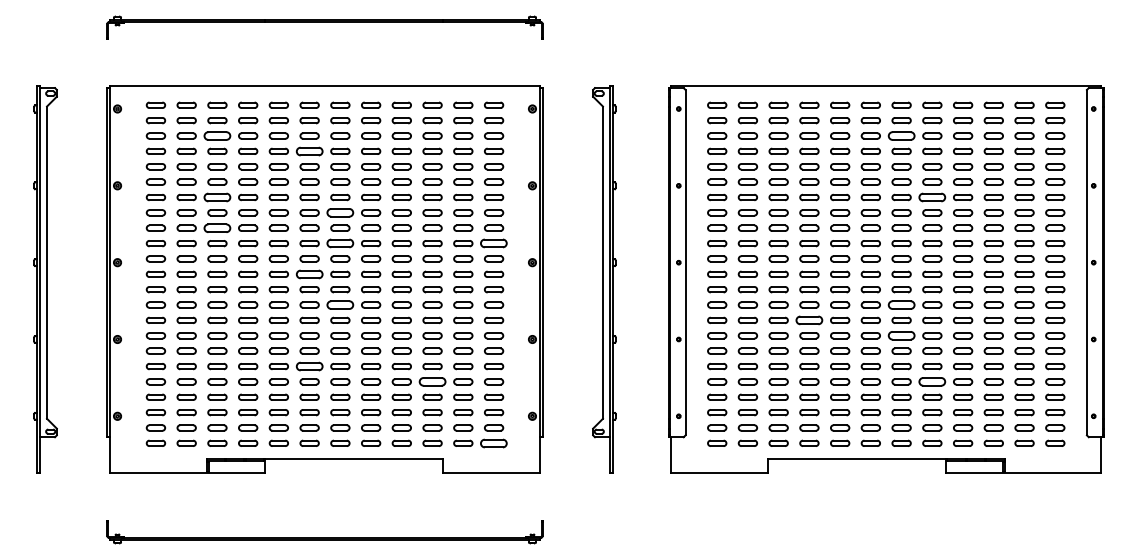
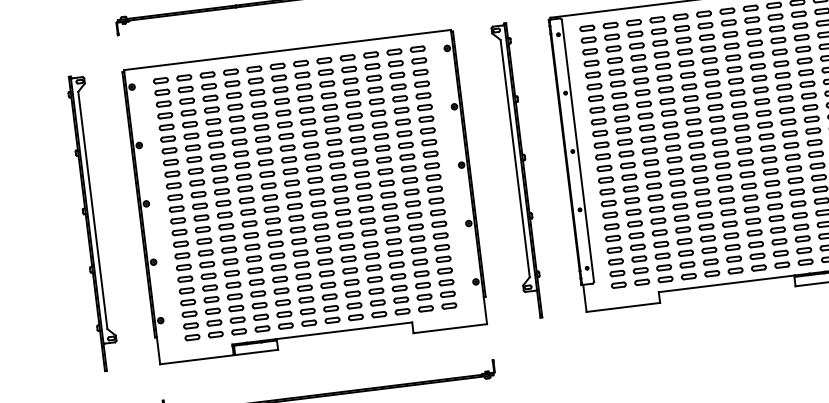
part: (217, 135) -> (210, 97), size x0.71
part: (901, 135) -> (730, 34), size x0.71
part: (309, 150) -> (281, 100), size x0.71
part: (217, 197) -> (216, 145), size x0.71
part: (932, 197) -> (759, 78), size x0.71
part: (340, 212) -> (311, 144), size x0.71
part: (217, 227) -> (219, 167), size x0.71
part: (340, 243) -> (314, 168), size x0.71
part: (494, 243) -> (431, 154), size x0.71
part: (309, 273) -> (293, 194), size x0.71
part: (340, 304) -> (319, 214), size x0.71
part: (901, 304) -> (745, 162), size x0.71
part: (809, 320) -> (677, 183), size x0.71
part: (901, 335) -> (748, 186), size x0.71
part: (309, 366) -> (301, 264), size x0.71
part: (432, 381) -> (396, 264), size x0.71
part: (932, 381) -> (776, 218), size x0.71
part: (494, 442) -> (449, 305), size x0.71

